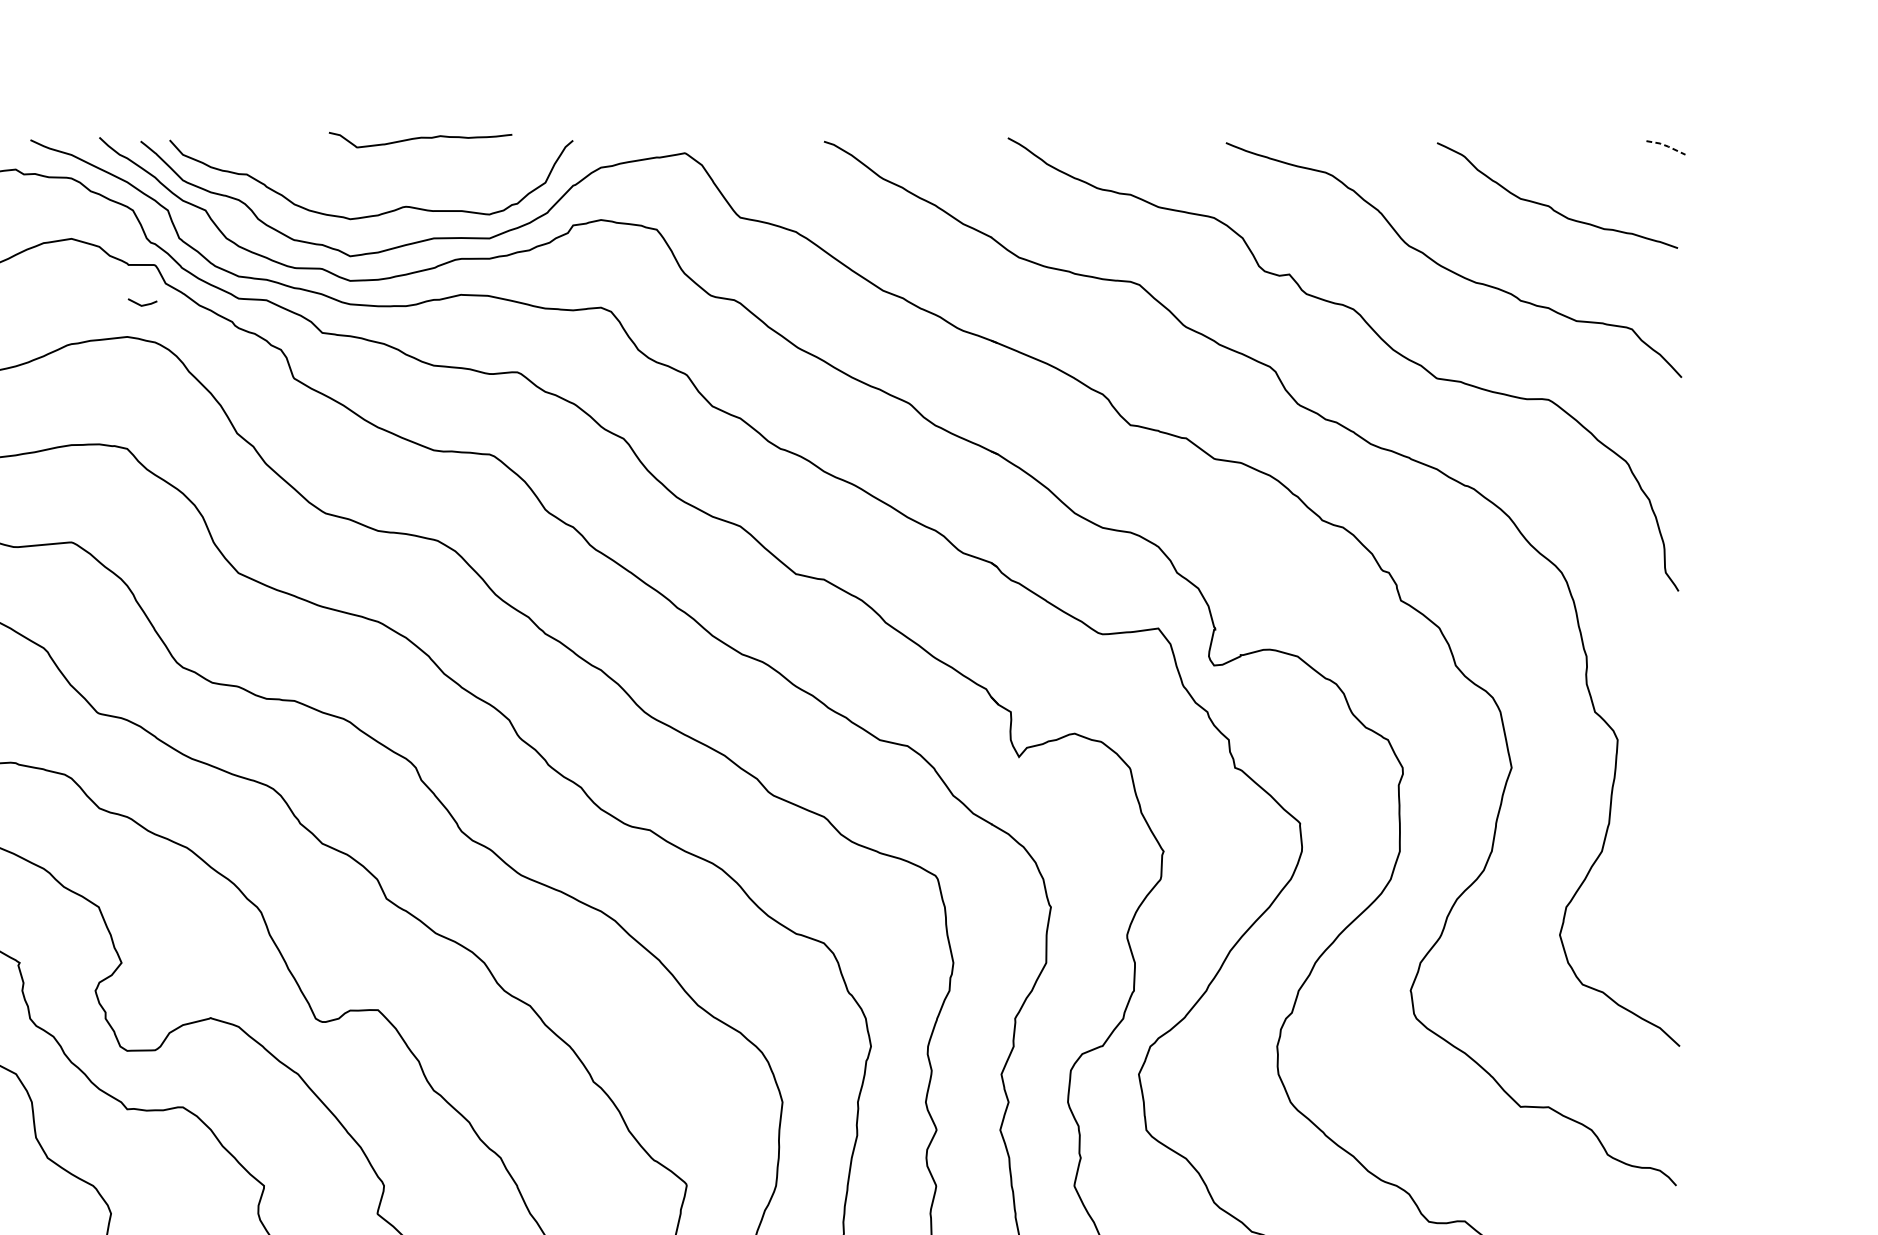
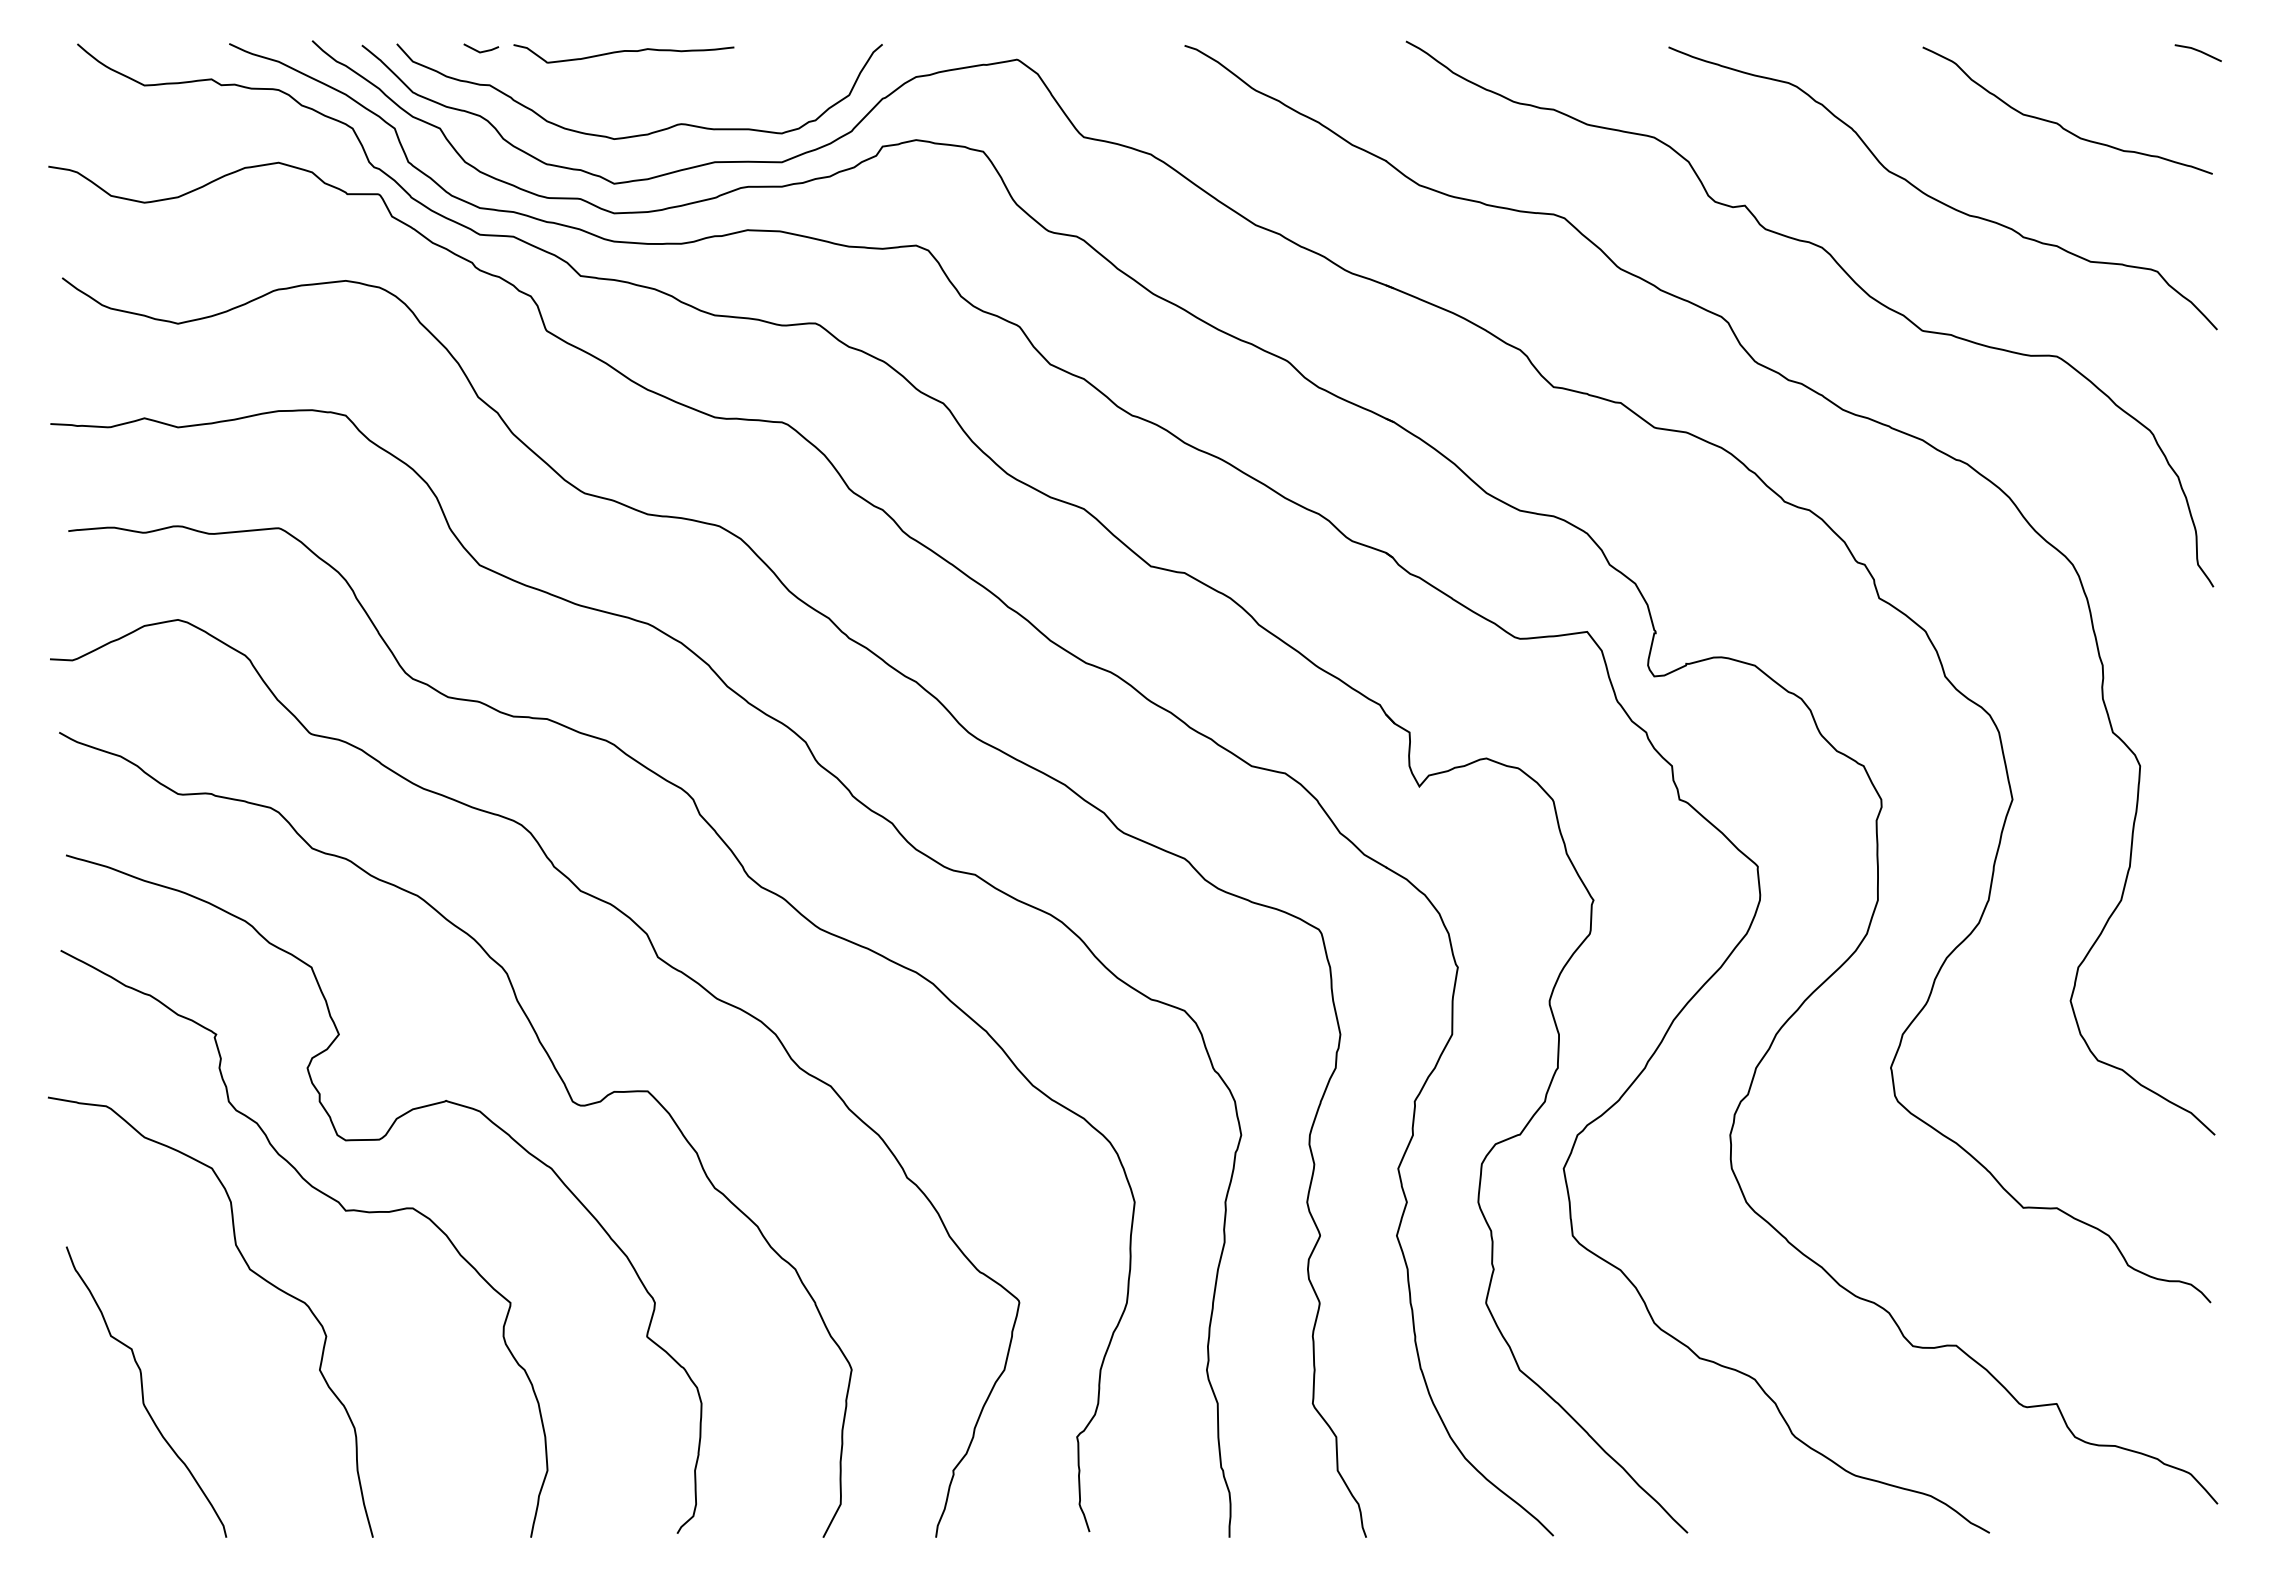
curve: (419, 138) -> (622, 52), moved
line: (1666, 146) -> (2199, 51), dashed -> solid
line: (144, 304) -> (483, 50), moved

